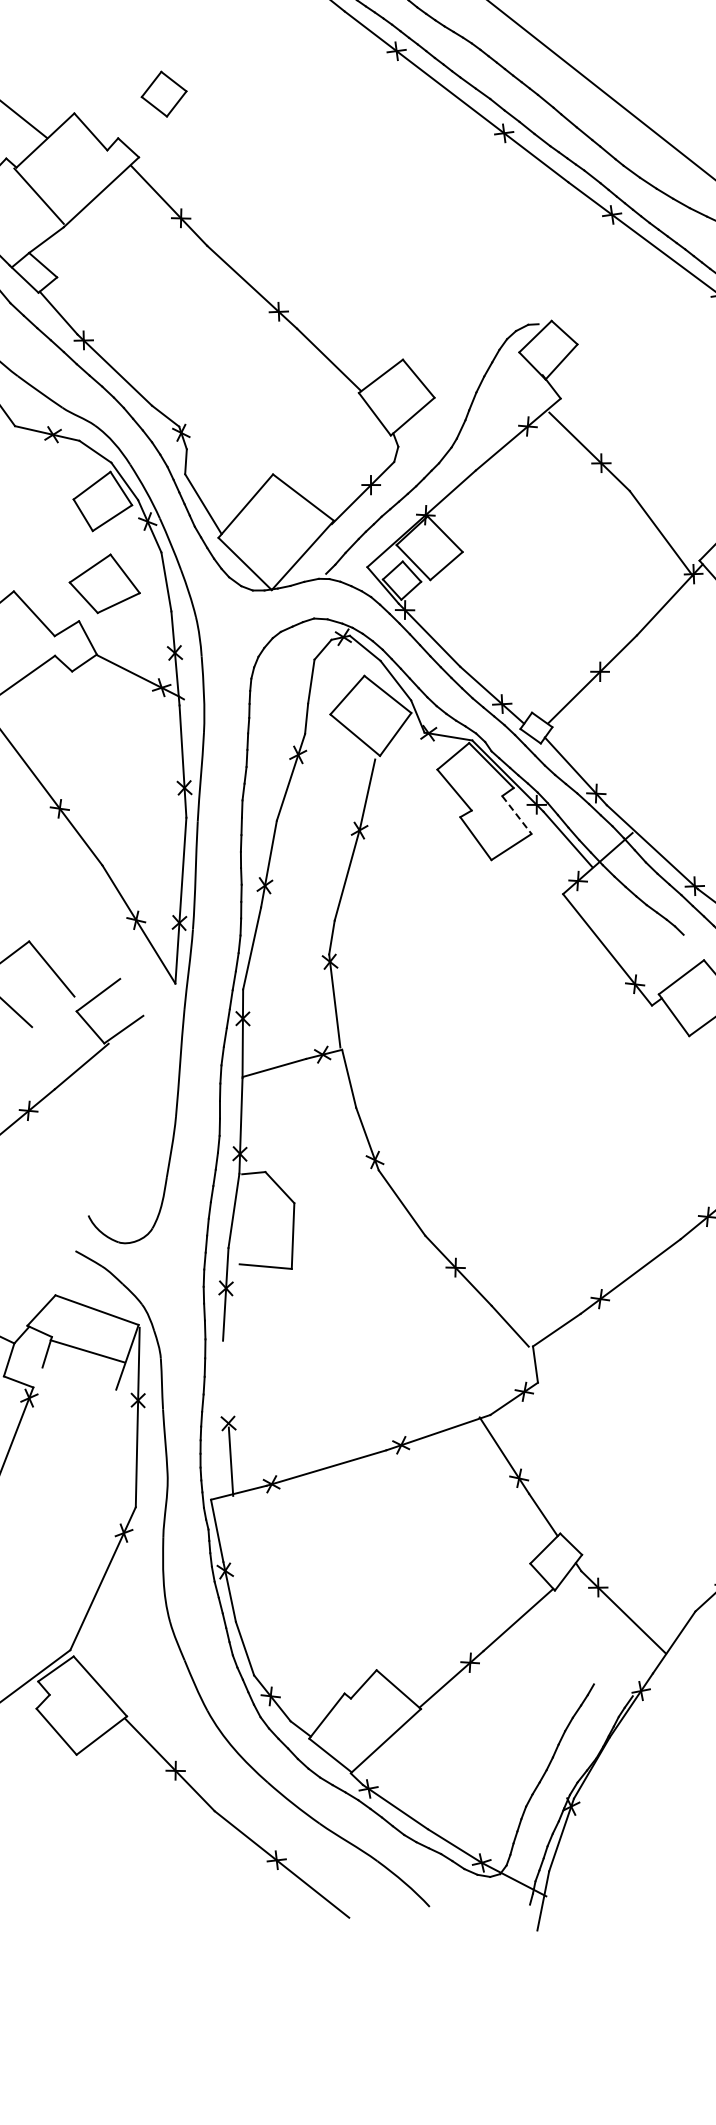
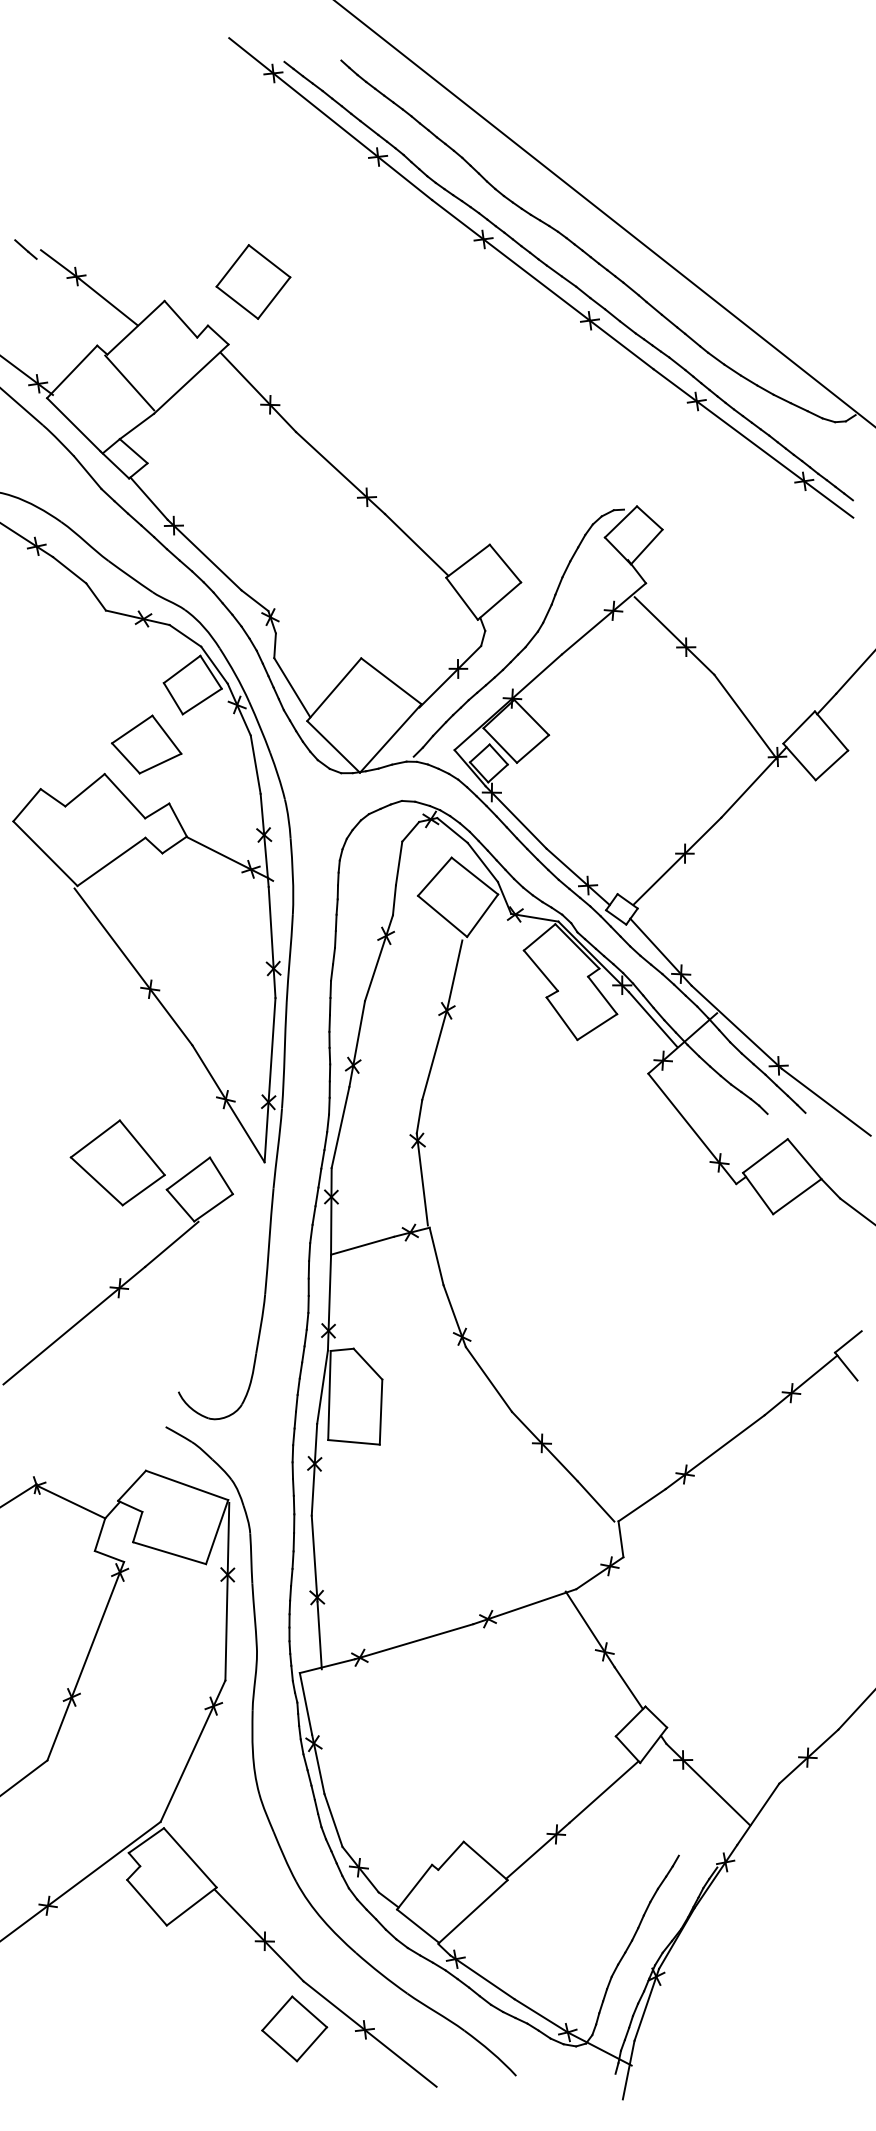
part: (164, 93) -> (253, 281), size x1.67
part: (104, 583) -> (146, 744), moved
line: (516, 815) -> (602, 995), dashed -> solid
line: (130, 996) -> (220, 1175), added
line: (53, 1012) -> (143, 1190), added
line: (240, 1219) -> (329, 1395), added
line: (87, 1351) -> (169, 1553), moved
line: (225, 1383) -> (314, 1558), added
part: (205, 1858) -> (294, 2028), added

